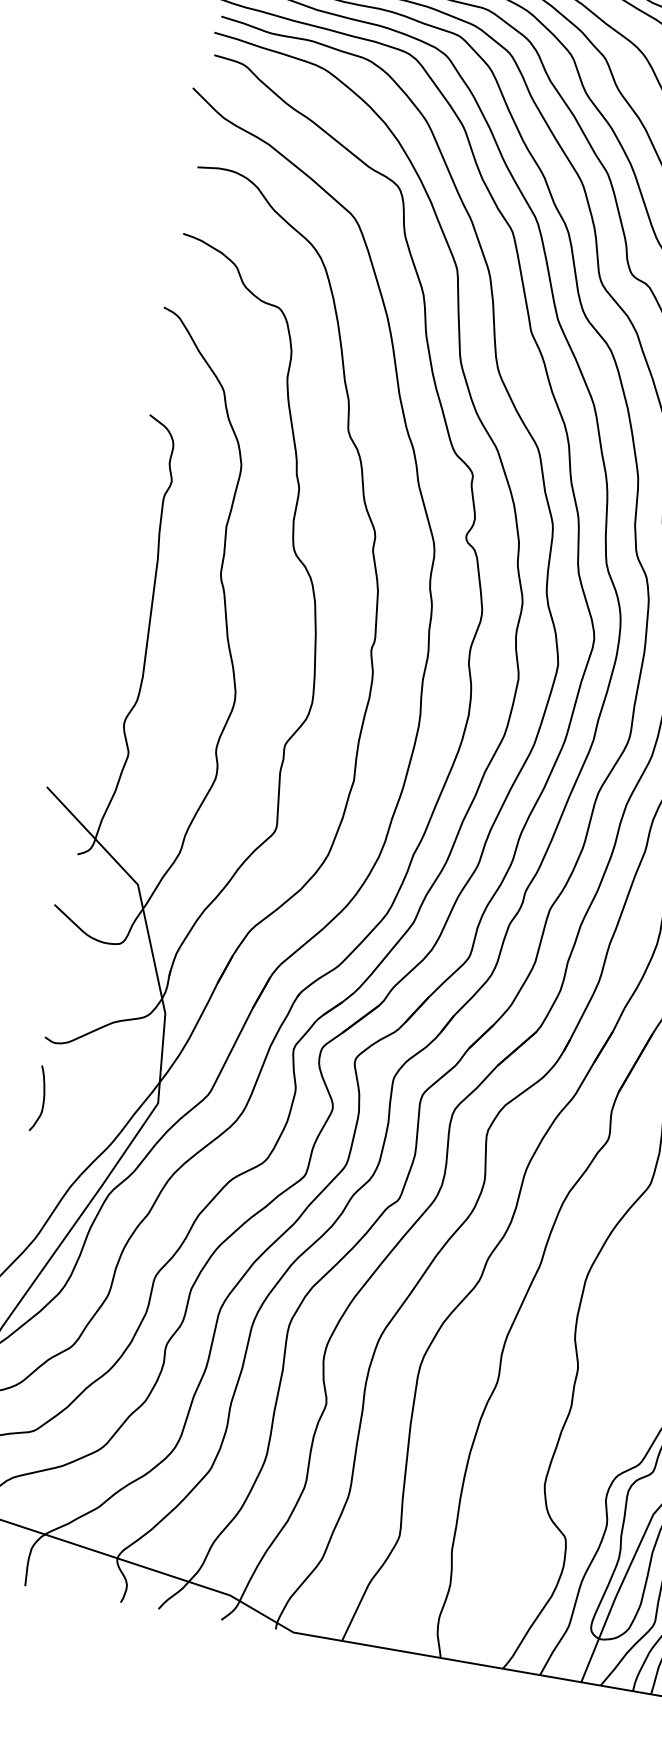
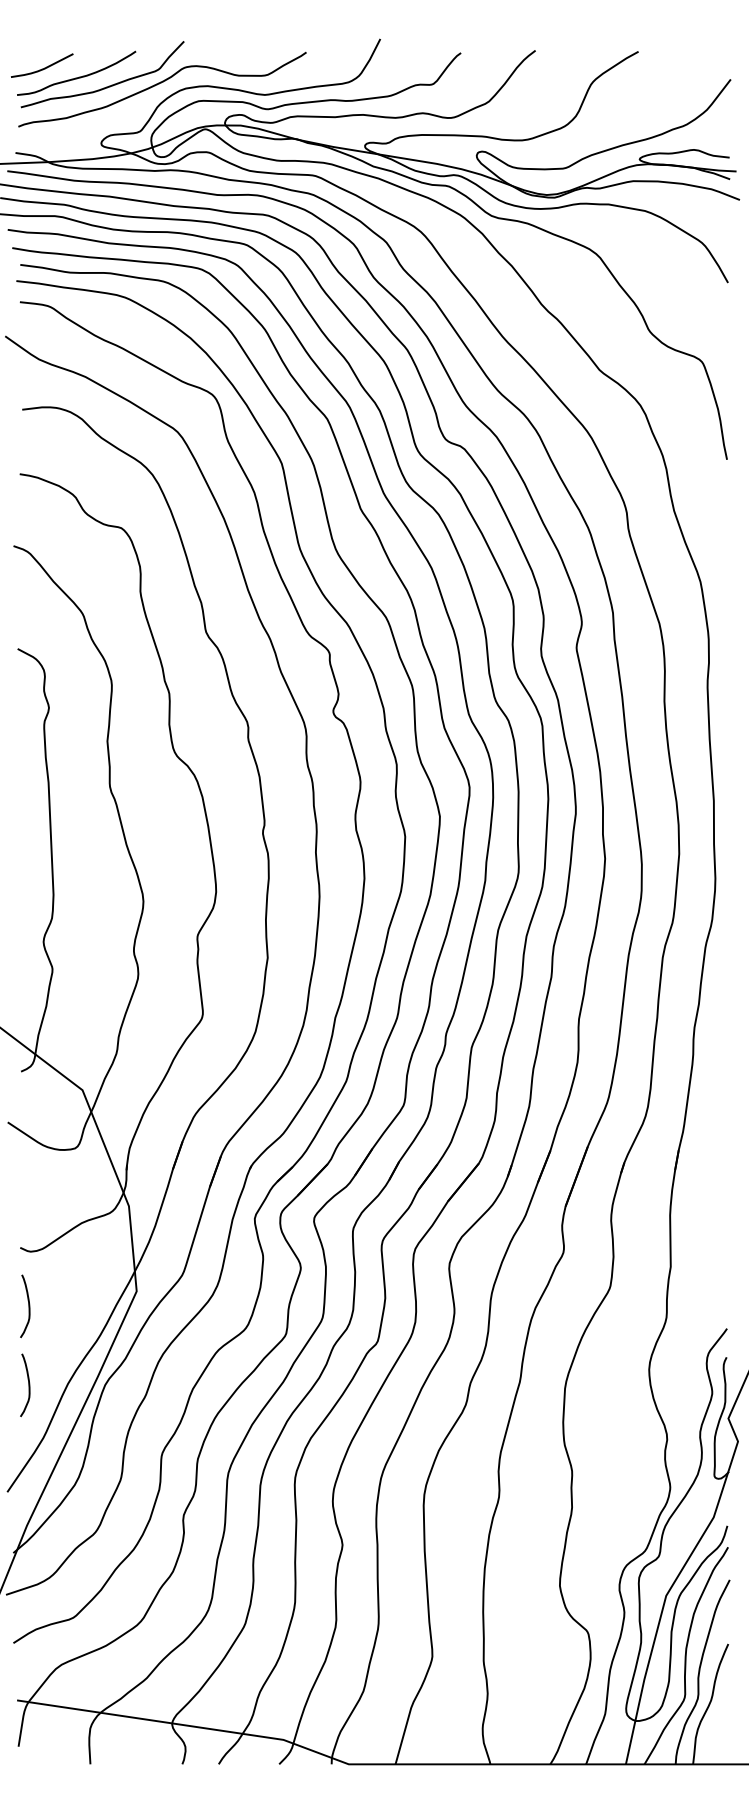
curve: (28, 1181) -> (28, 1385), added

